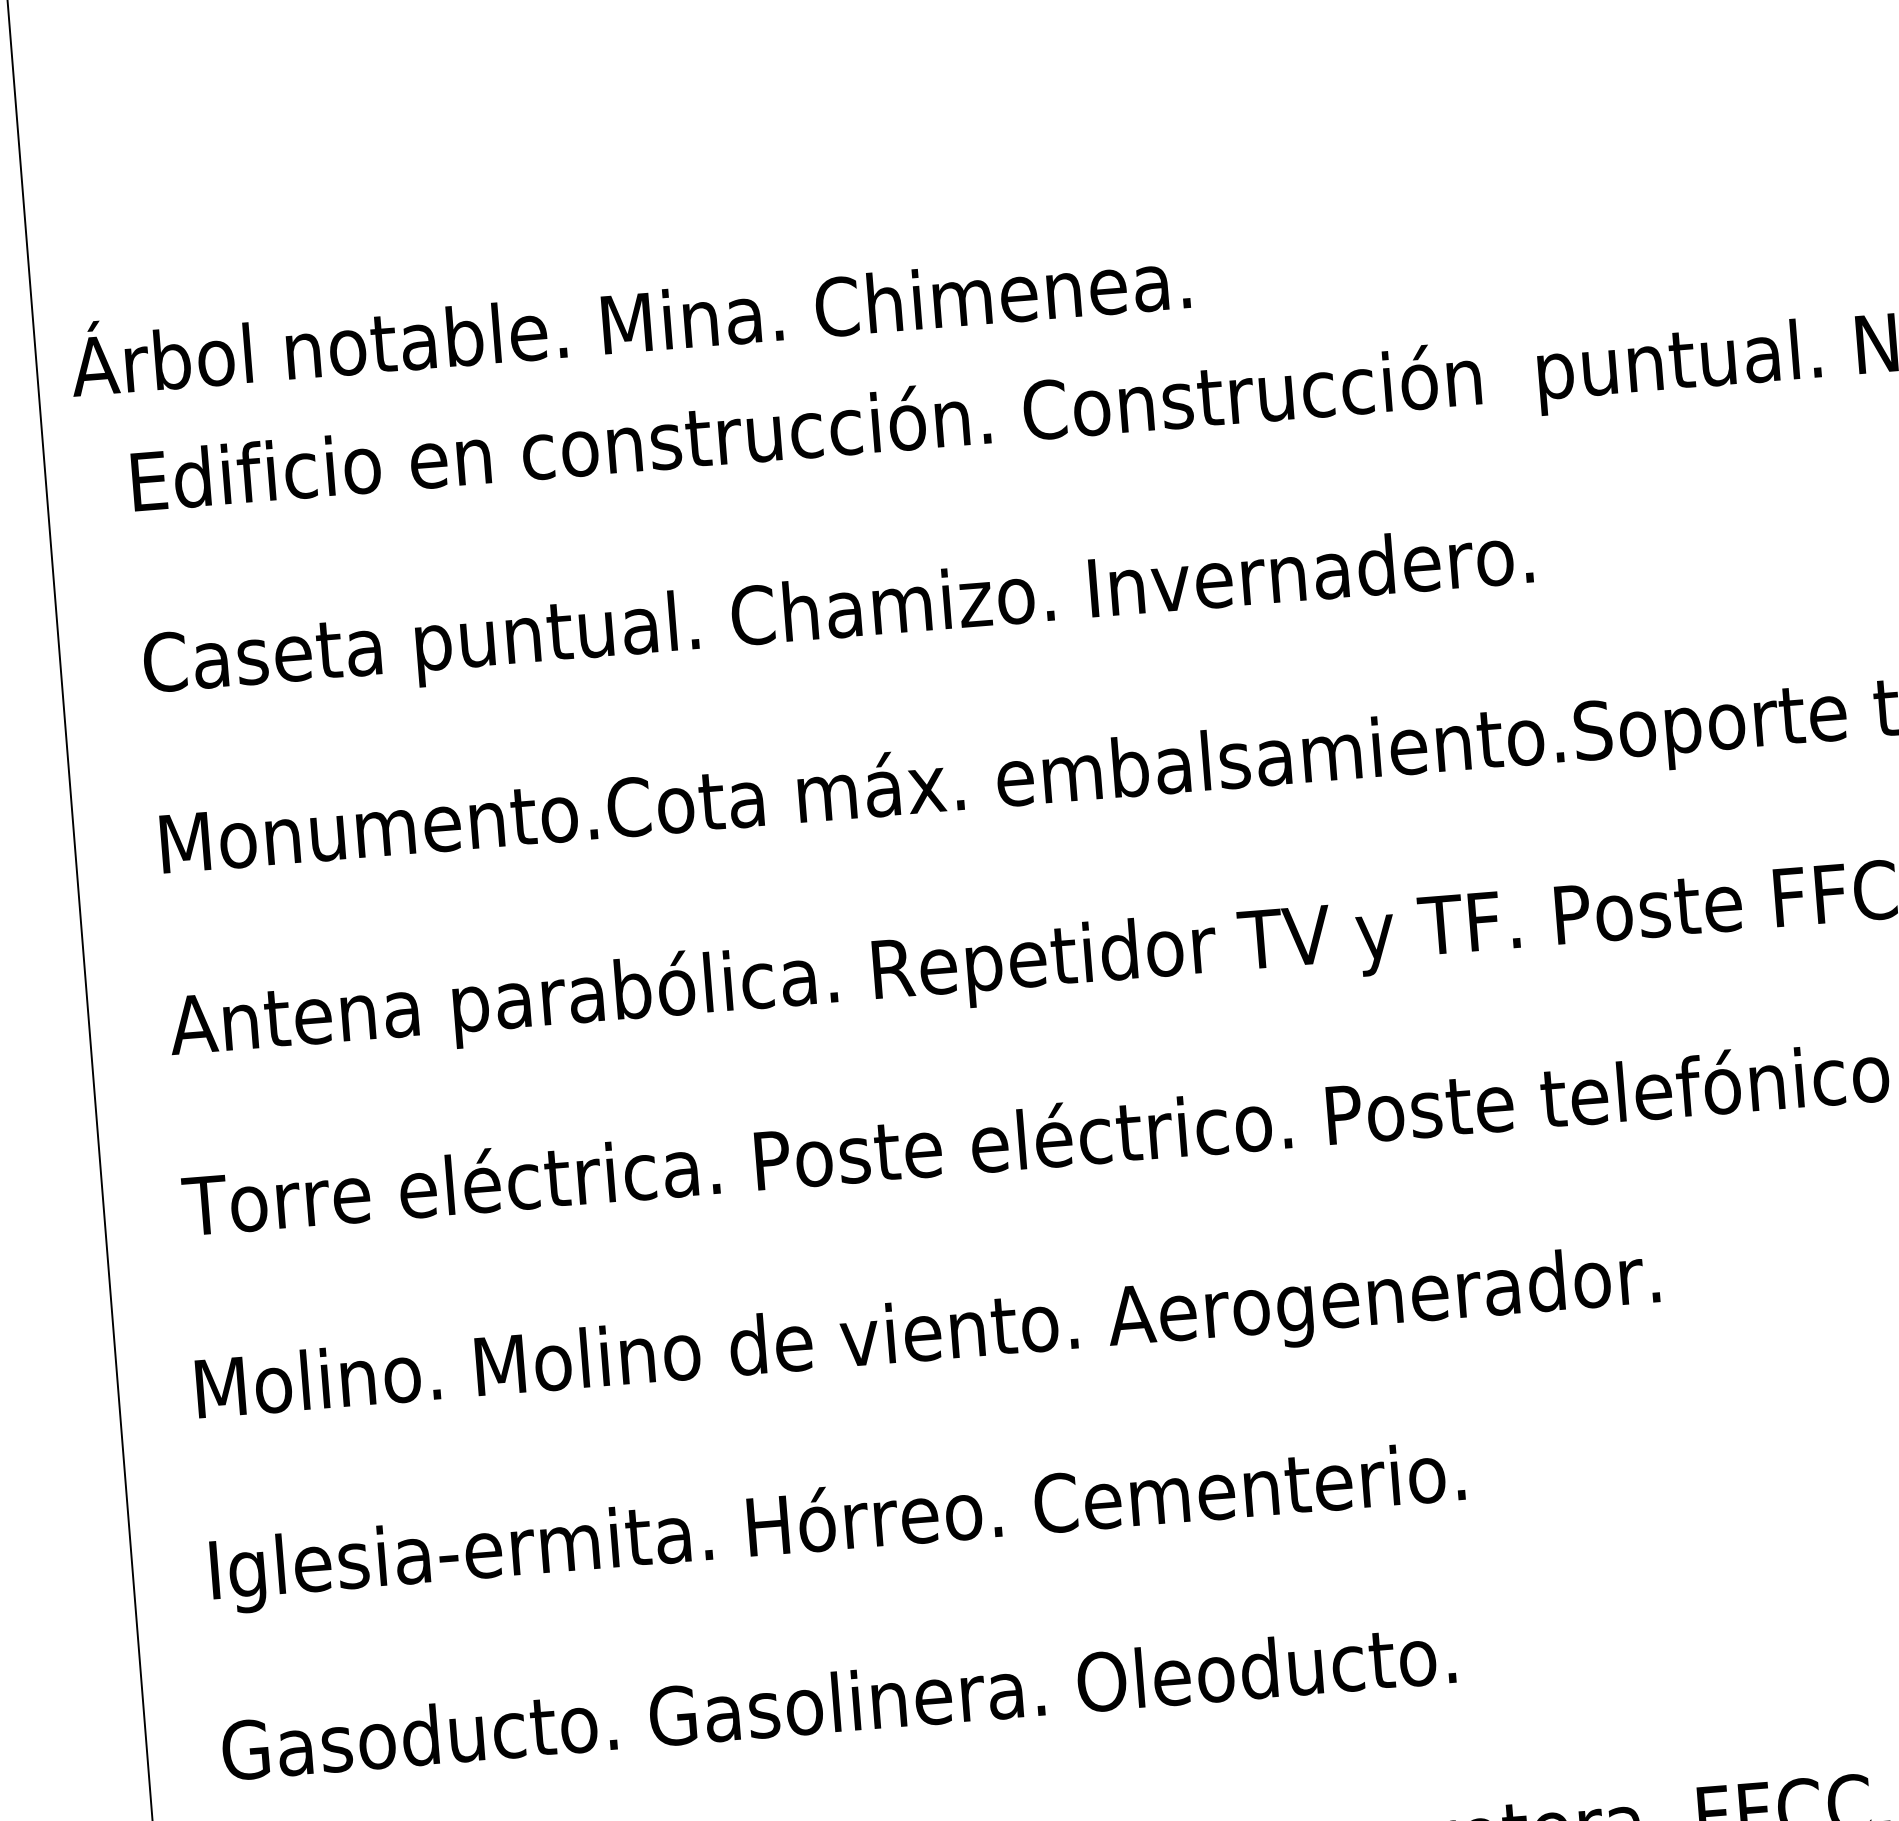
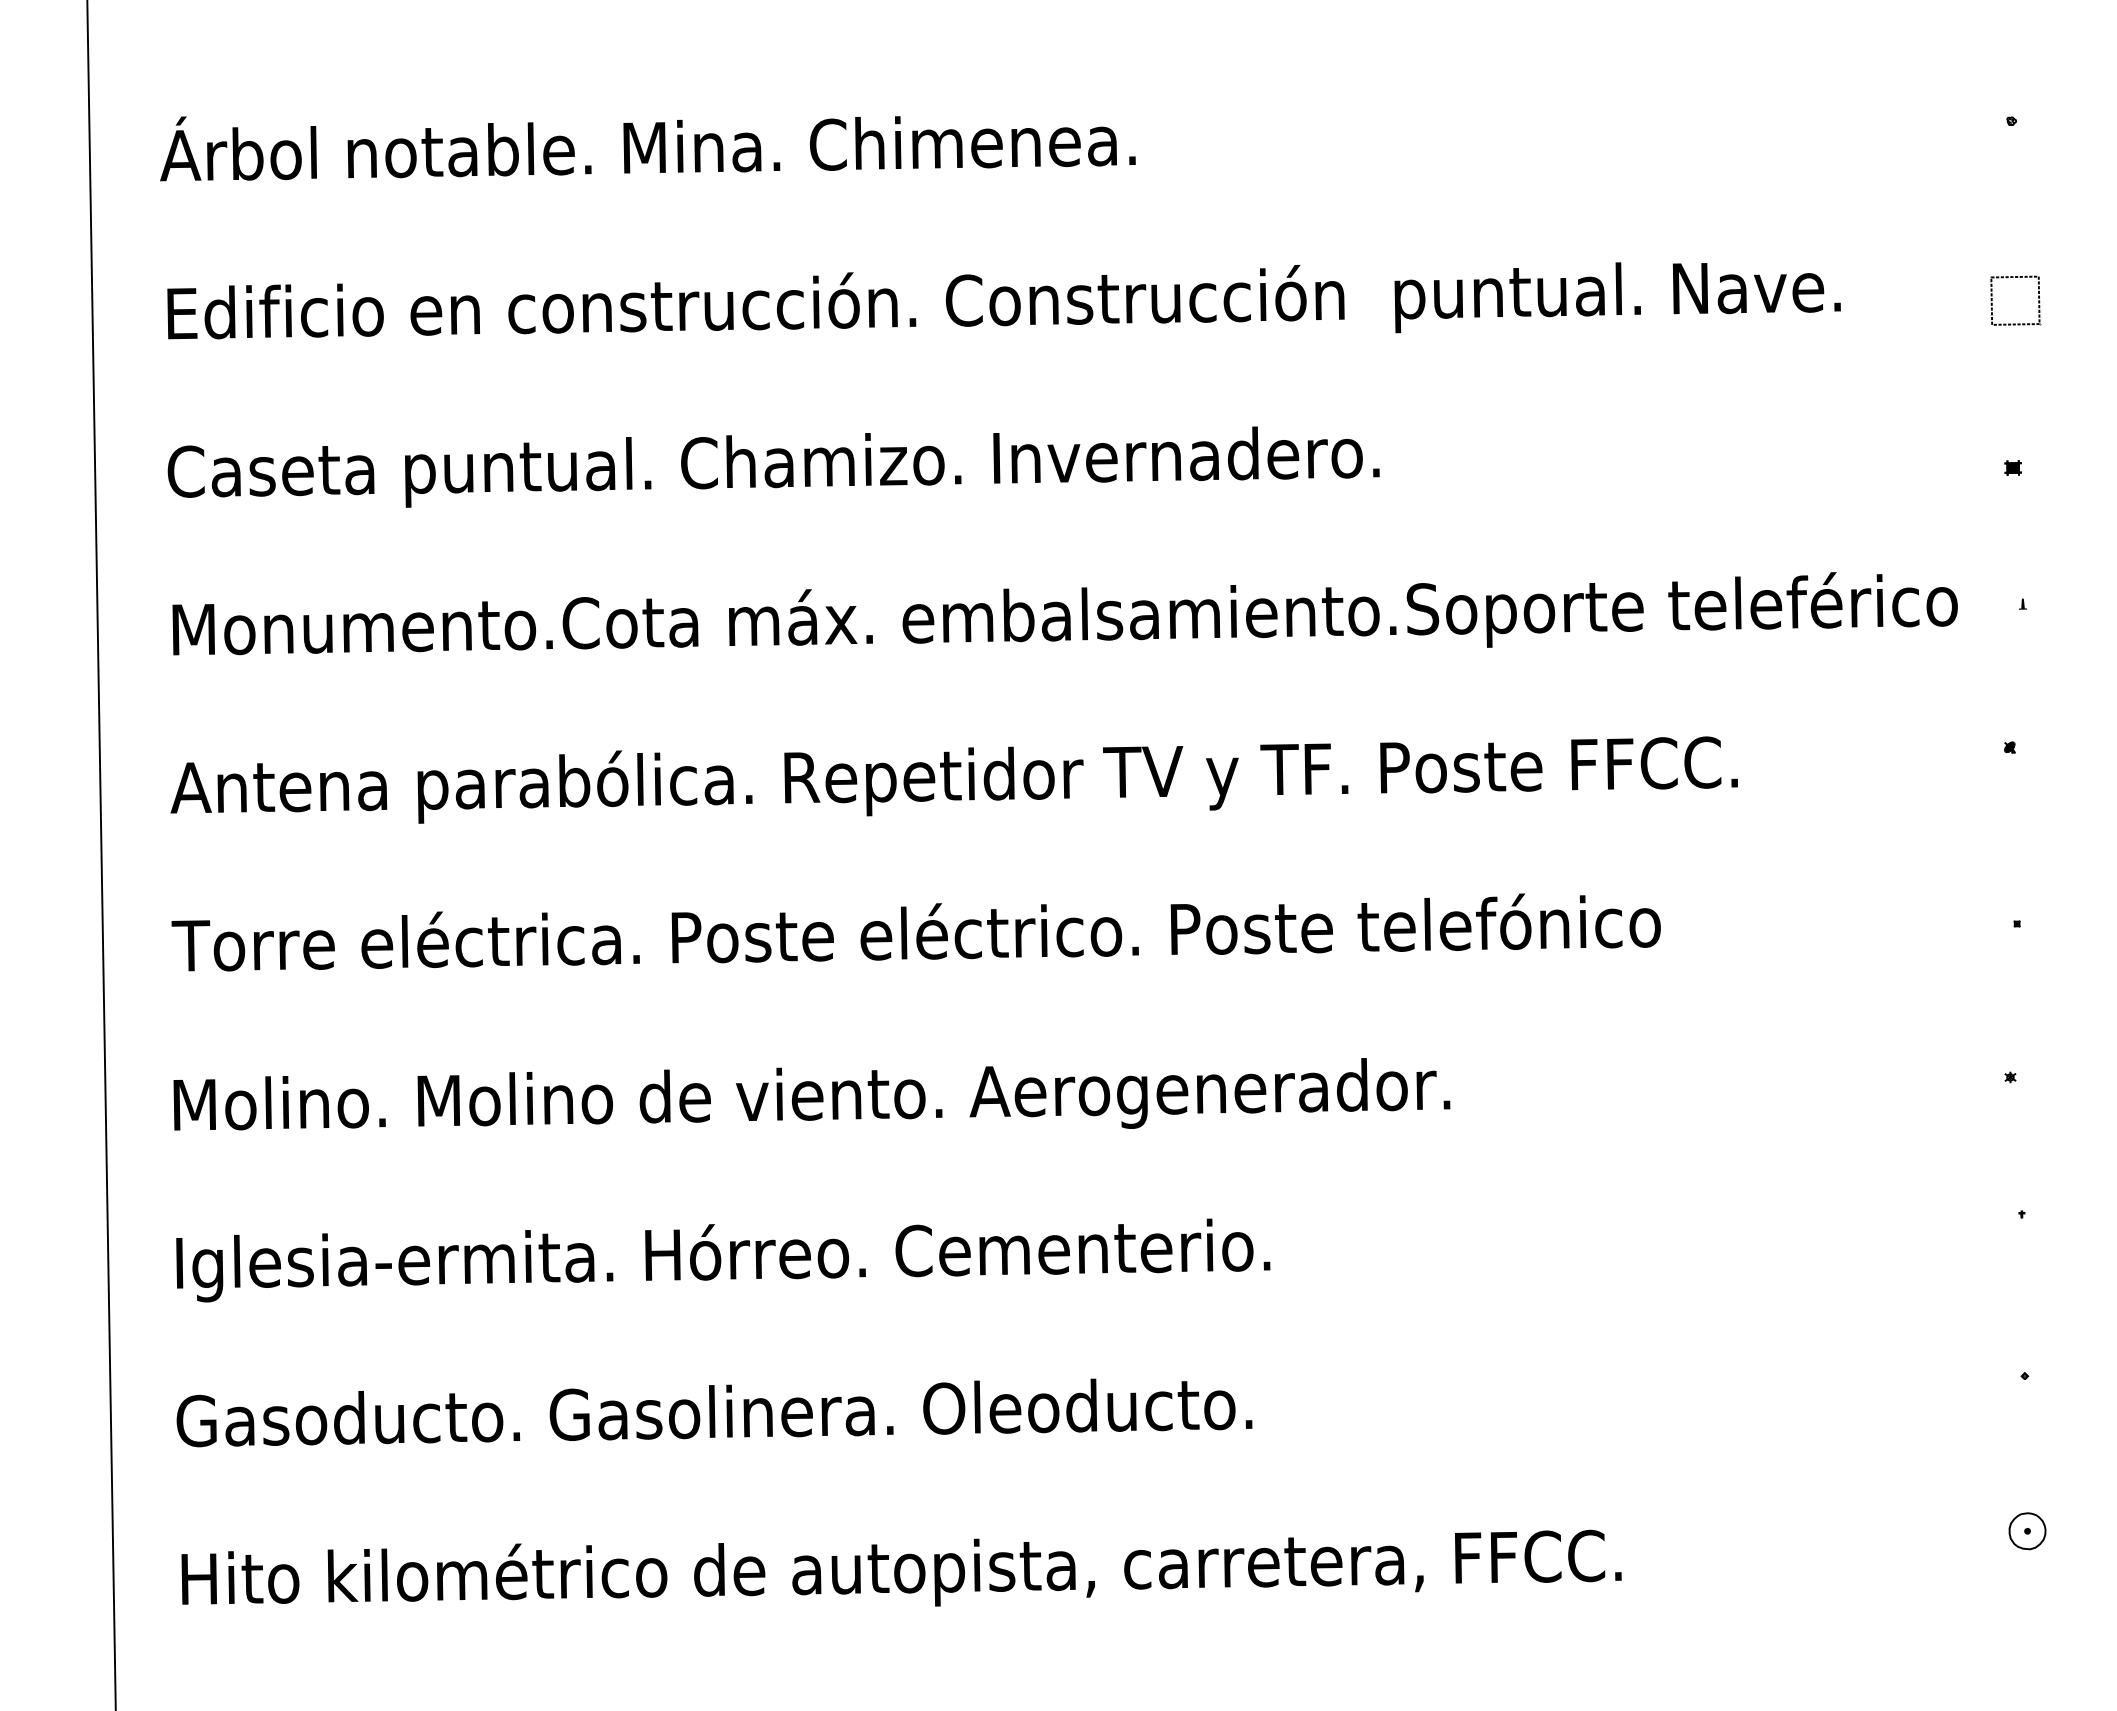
text: (630, 324) -> (647, 148), moved

